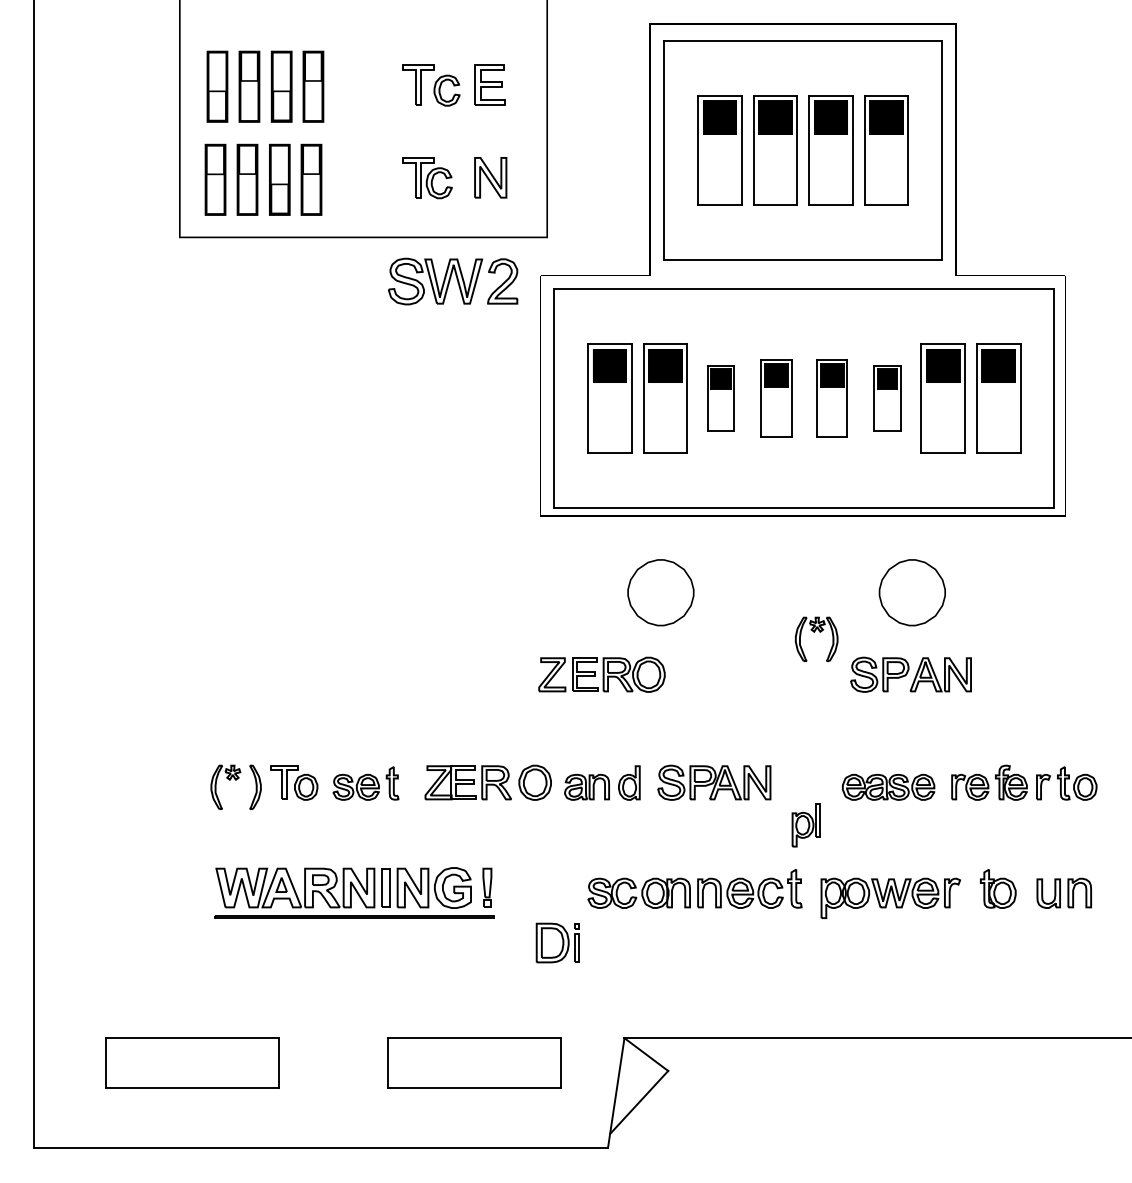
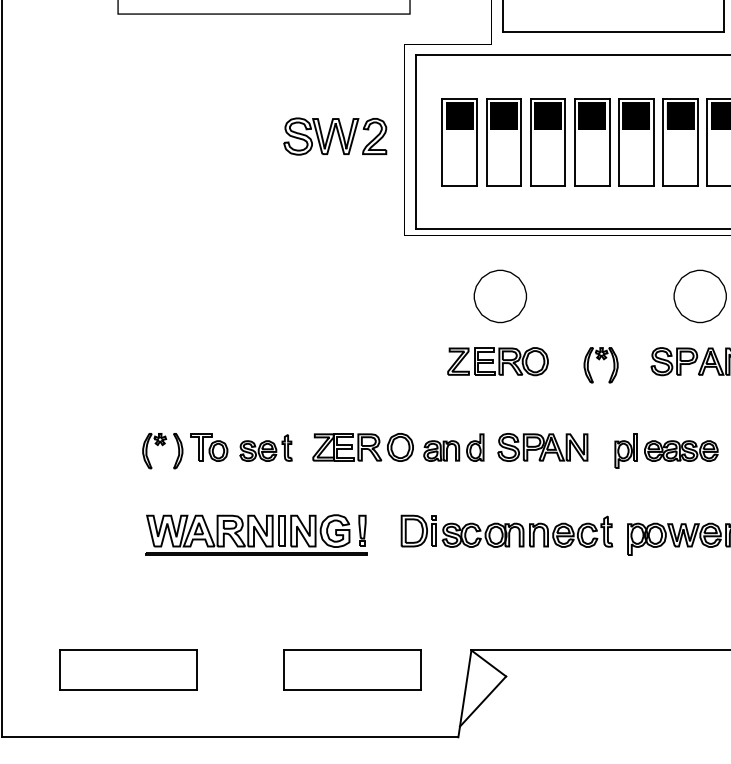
part: (453, 281) -> (335, 136), moved
part: (720, 398) -> (547, 142), size x1.67
part: (776, 398) -> (592, 142), size x1.43
part: (831, 398) -> (635, 142), size x1.43
part: (887, 398) -> (680, 142), size x1.67
part: (814, 632) -> (599, 359), moved
part: (601, 674) -> (497, 361), moved
part: (805, 825) -> (625, 451), moved
part: (557, 942) -> (418, 530), moved

